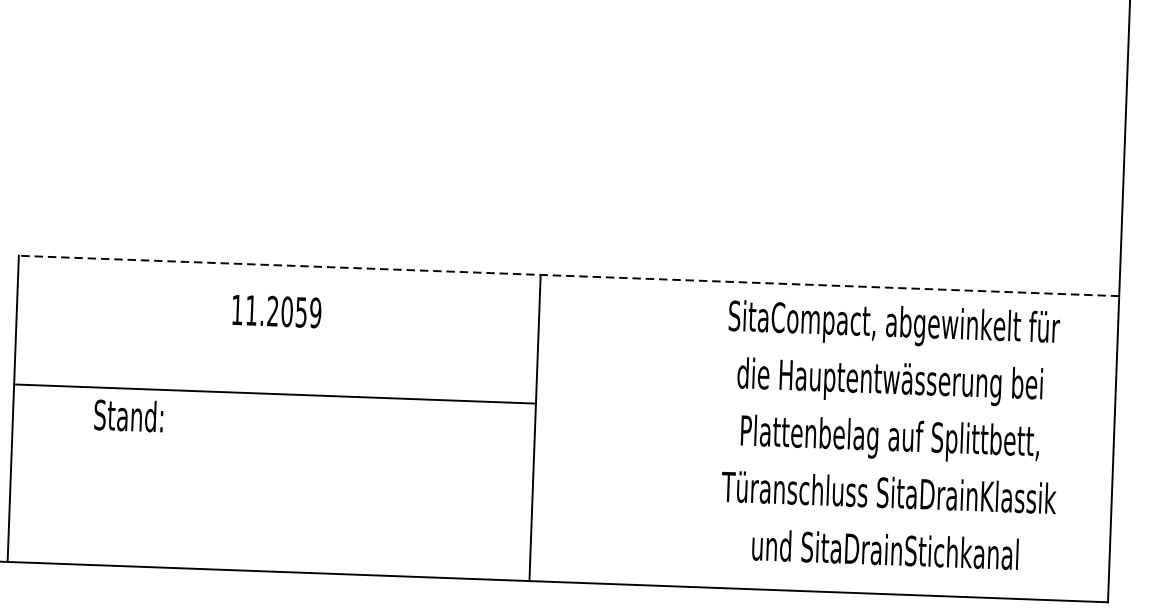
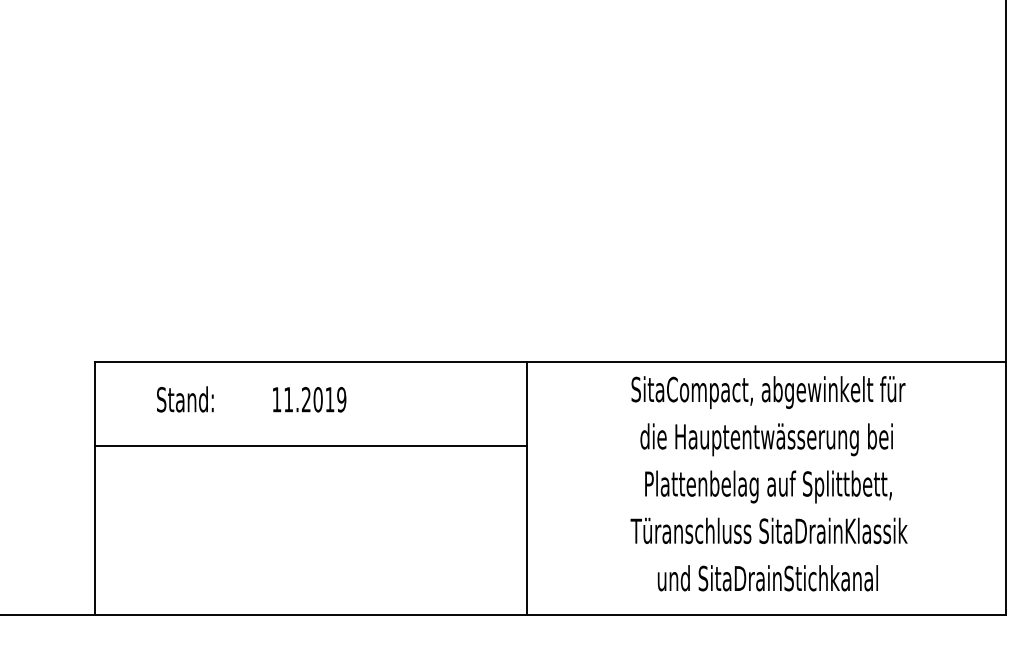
line: (568, 275) -> (549, 361), dashed -> solid
text: (300, 312) -> (329, 399), 11.2059 -> 11.2019
line: (274, 394) -> (310, 446), moved
text: (128, 415) -> (185, 399), moved
text: (890, 435) -> (768, 483), moved

